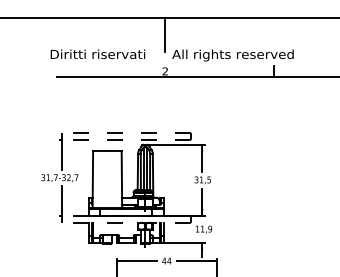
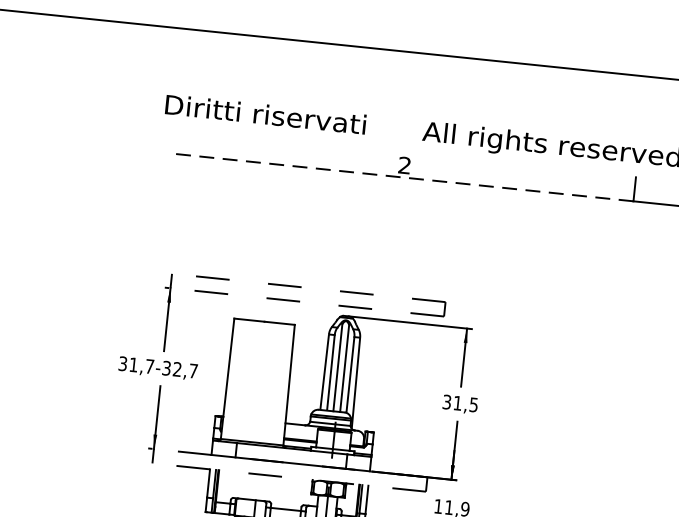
line: (165, 35) -> (412, 89), removed
line: (165, 77) -> (403, 178), solid -> dashed

